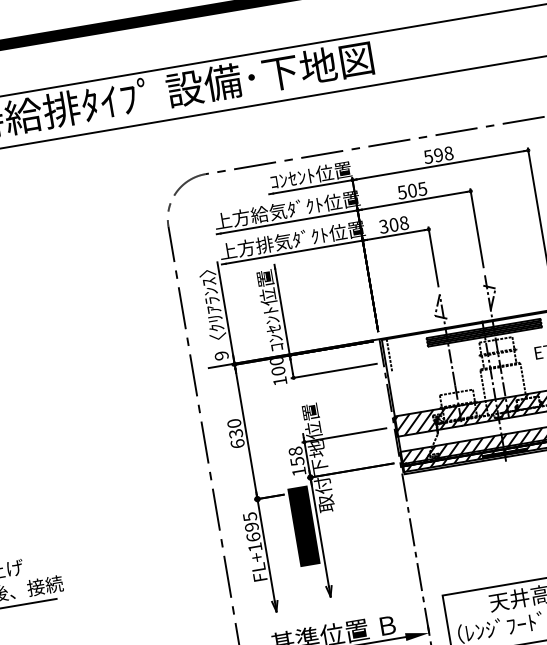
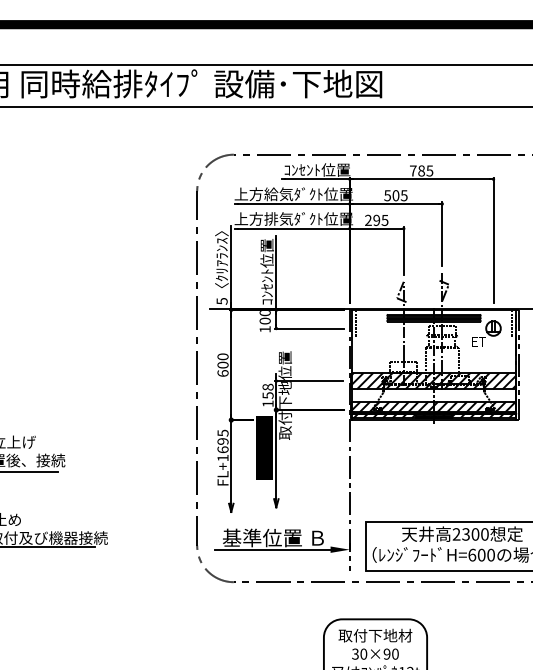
text: (438, 154) -> (421, 170), 598 -> 785
text: (393, 225) -> (376, 220), 308 -> 295
text: (220, 356) -> (221, 301), 9 -> 5
text: (235, 432) -> (222, 364), 630 -> 600

